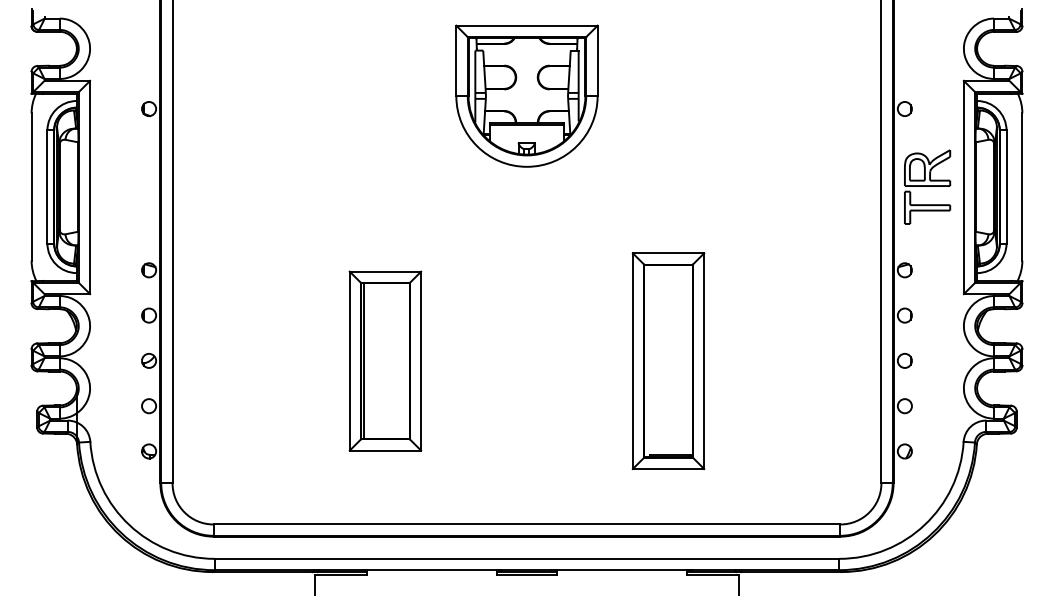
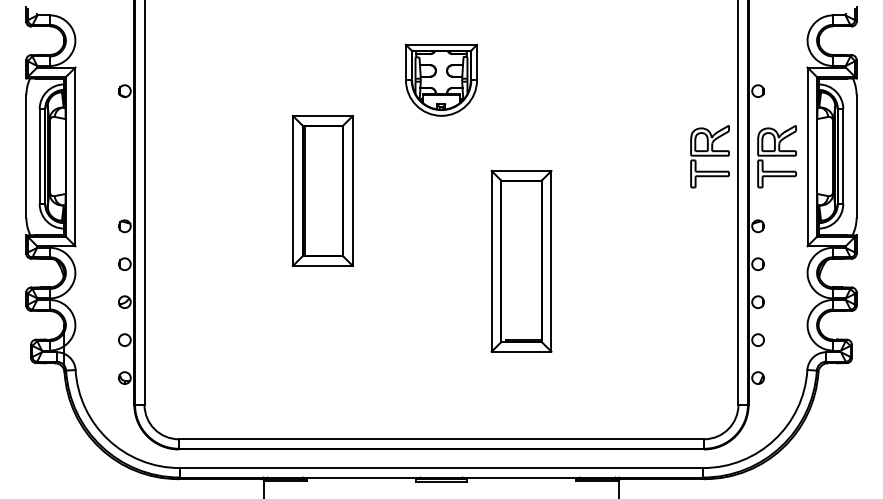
part: (526, 95) -> (441, 79), size x0.6
part: (847, 186) -> (710, 156), added
part: (385, 360) -> (322, 190), moved
part: (668, 361) -> (521, 261), moved

